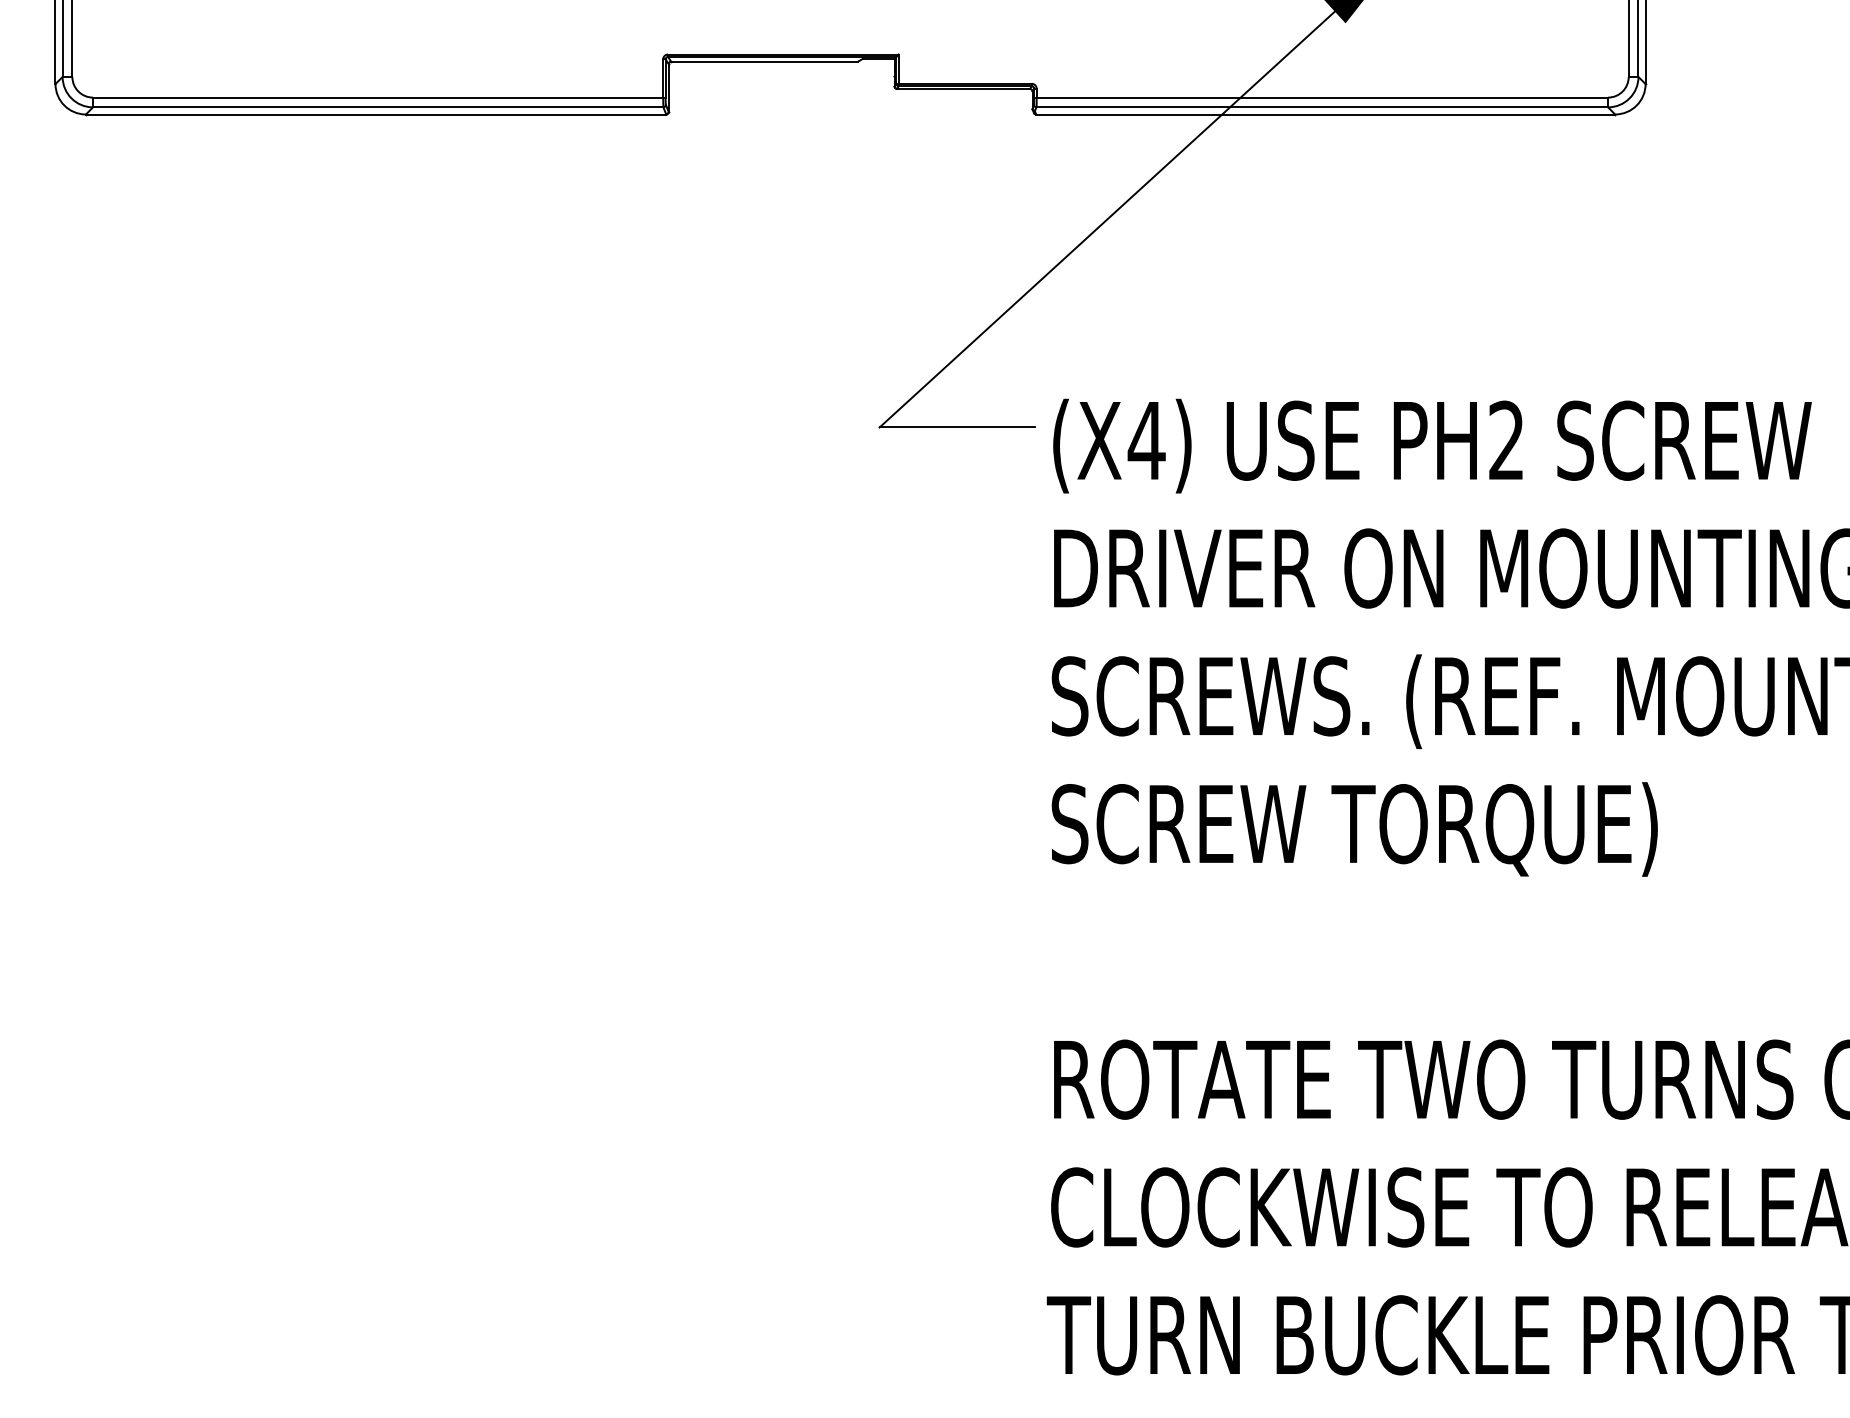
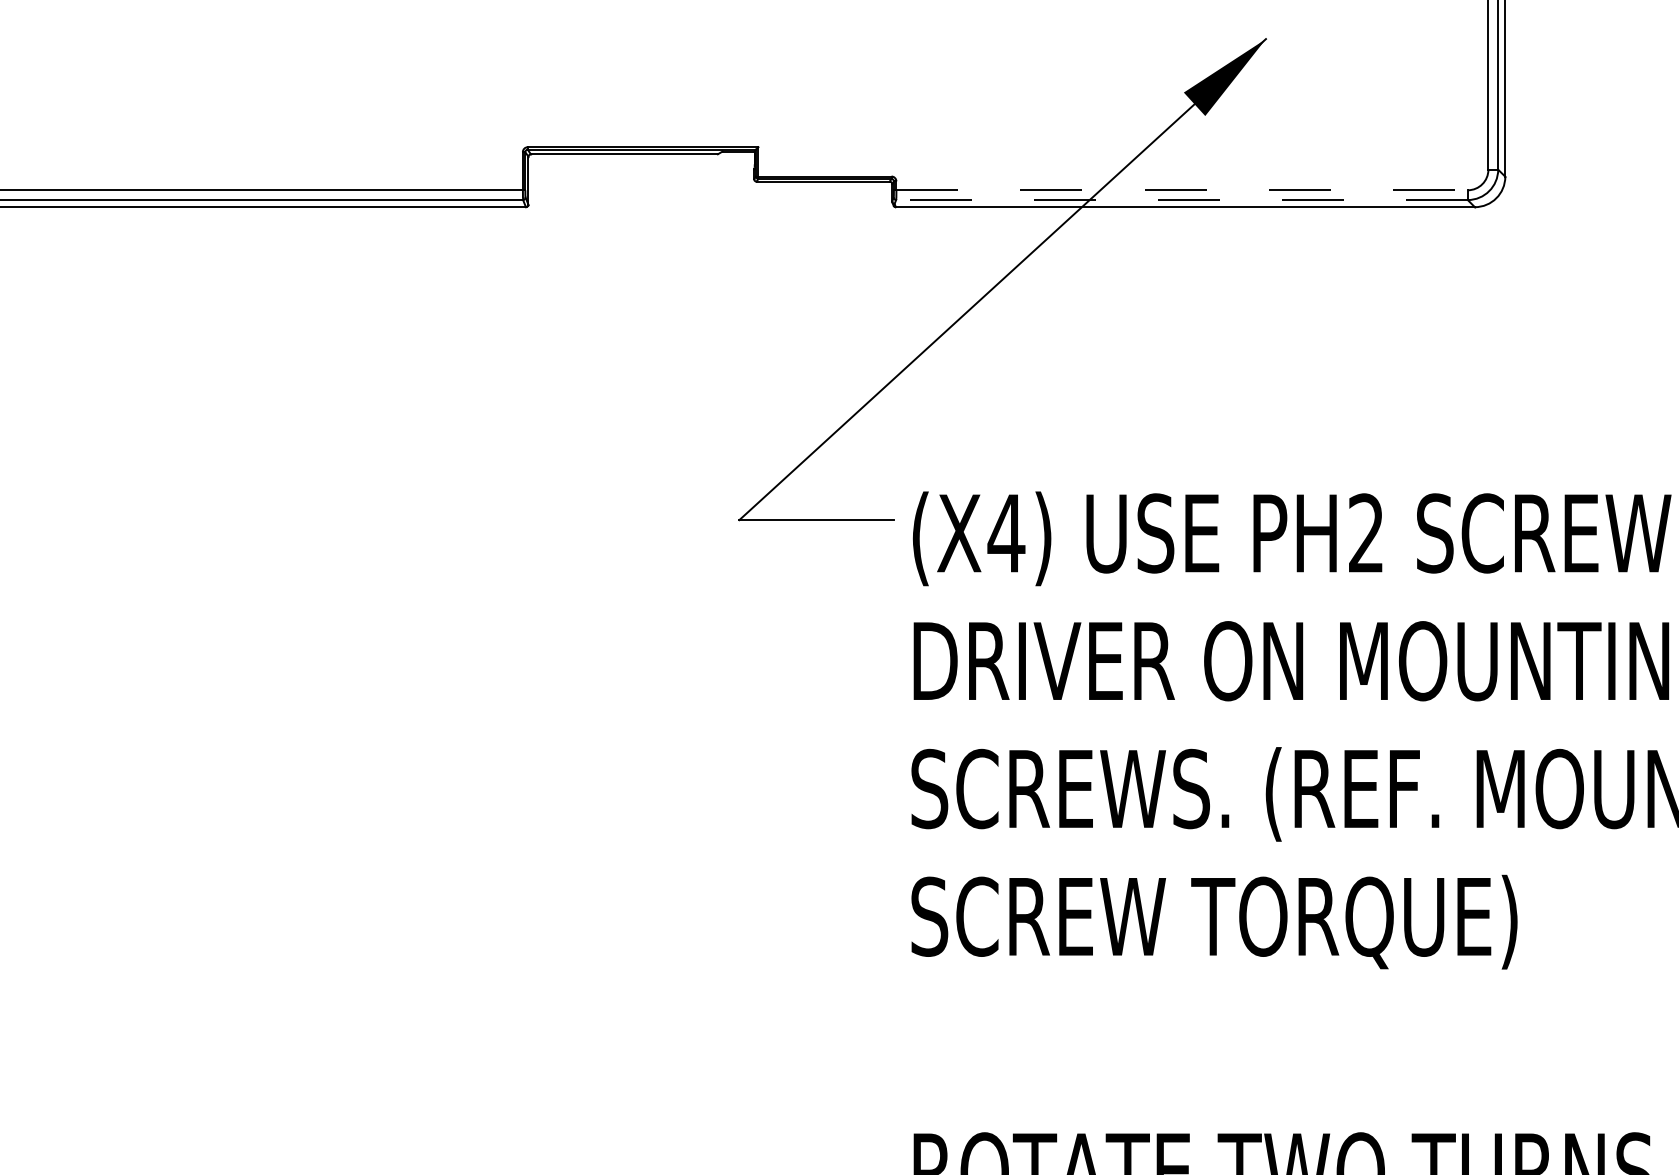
line: (1322, 97) -> (1182, 190), solid -> dashed
line: (1322, 107) -> (1182, 200), solid -> dashed

